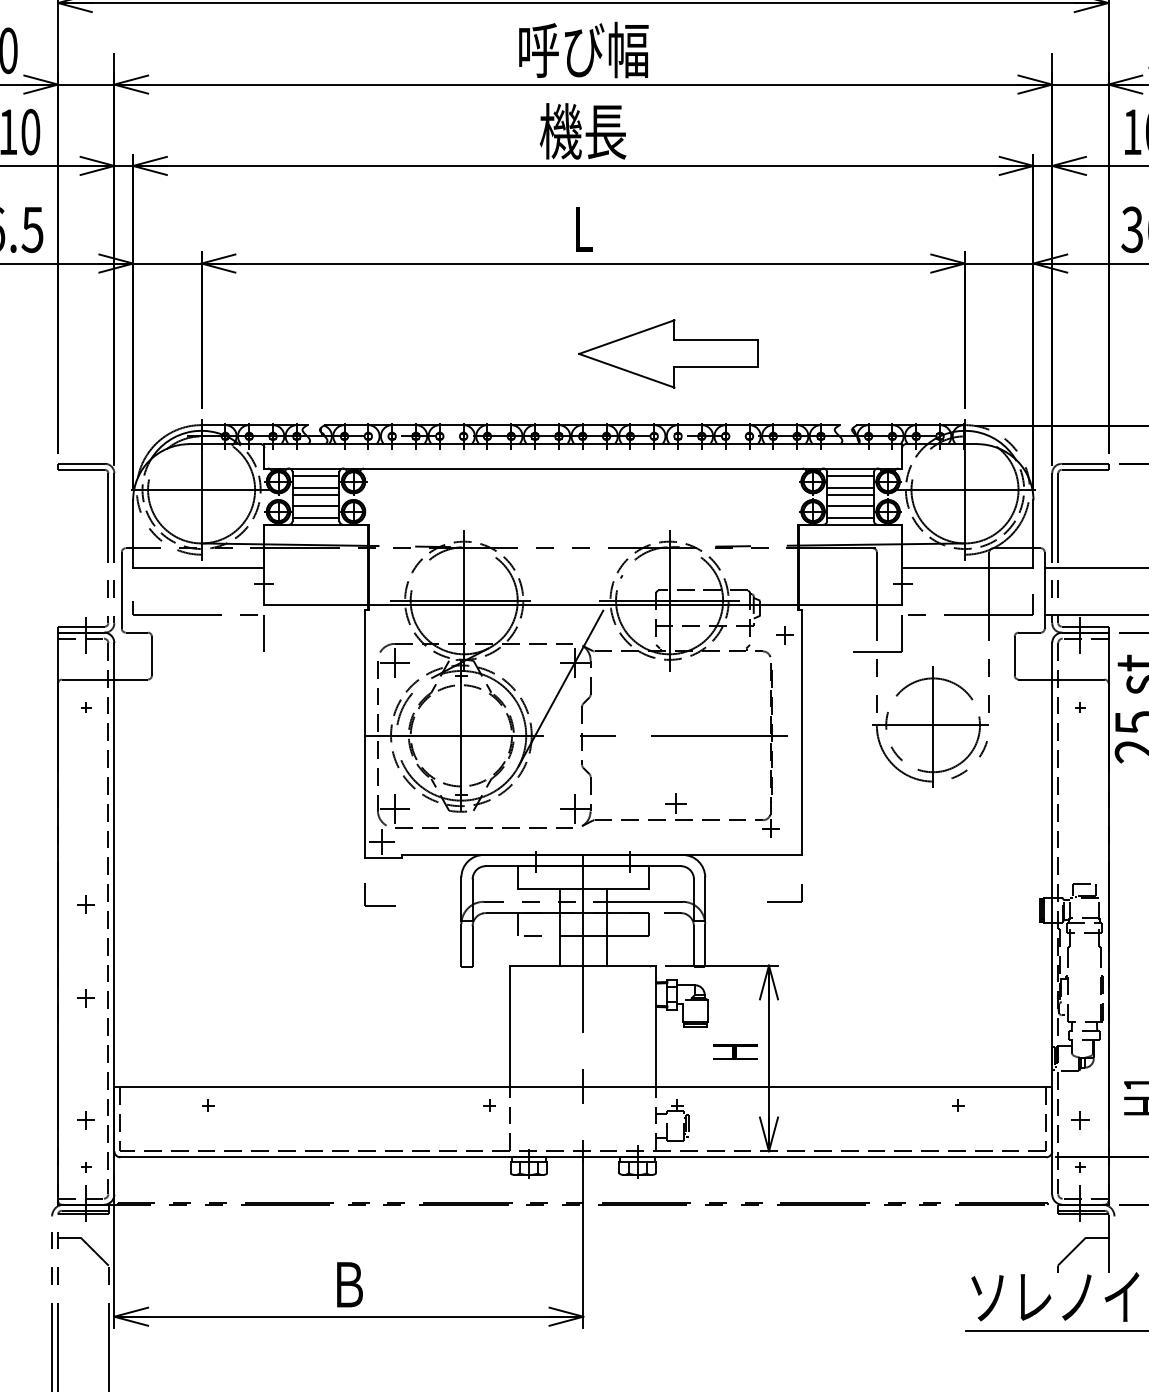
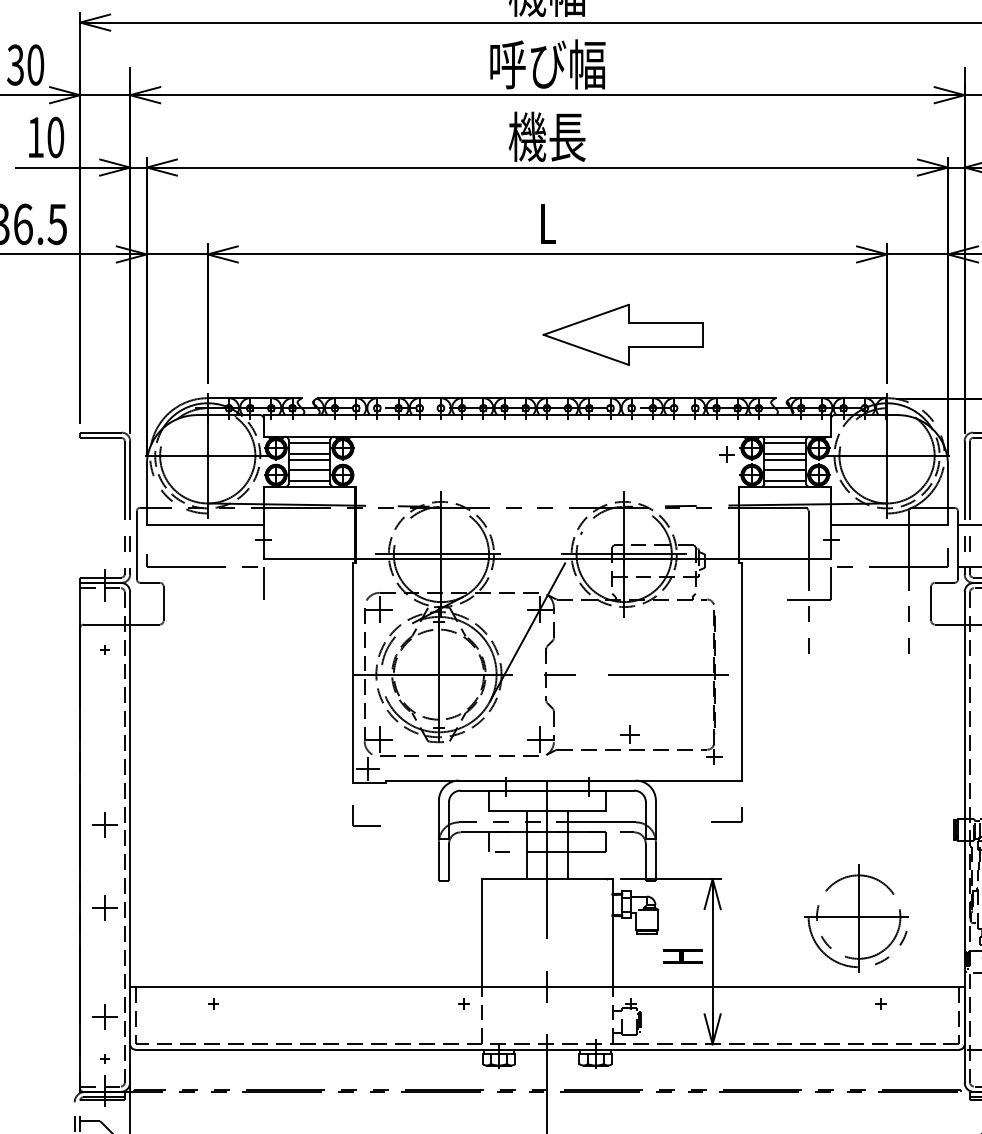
part: (784, 635) -> (726, 454), moved
part: (930, 726) -> (856, 918), moved
part: (85, 904) -> (104, 824), size x1.6
part: (85, 998) -> (104, 908), size x1.6
part: (85, 1120) -> (104, 1016), size x1.6

